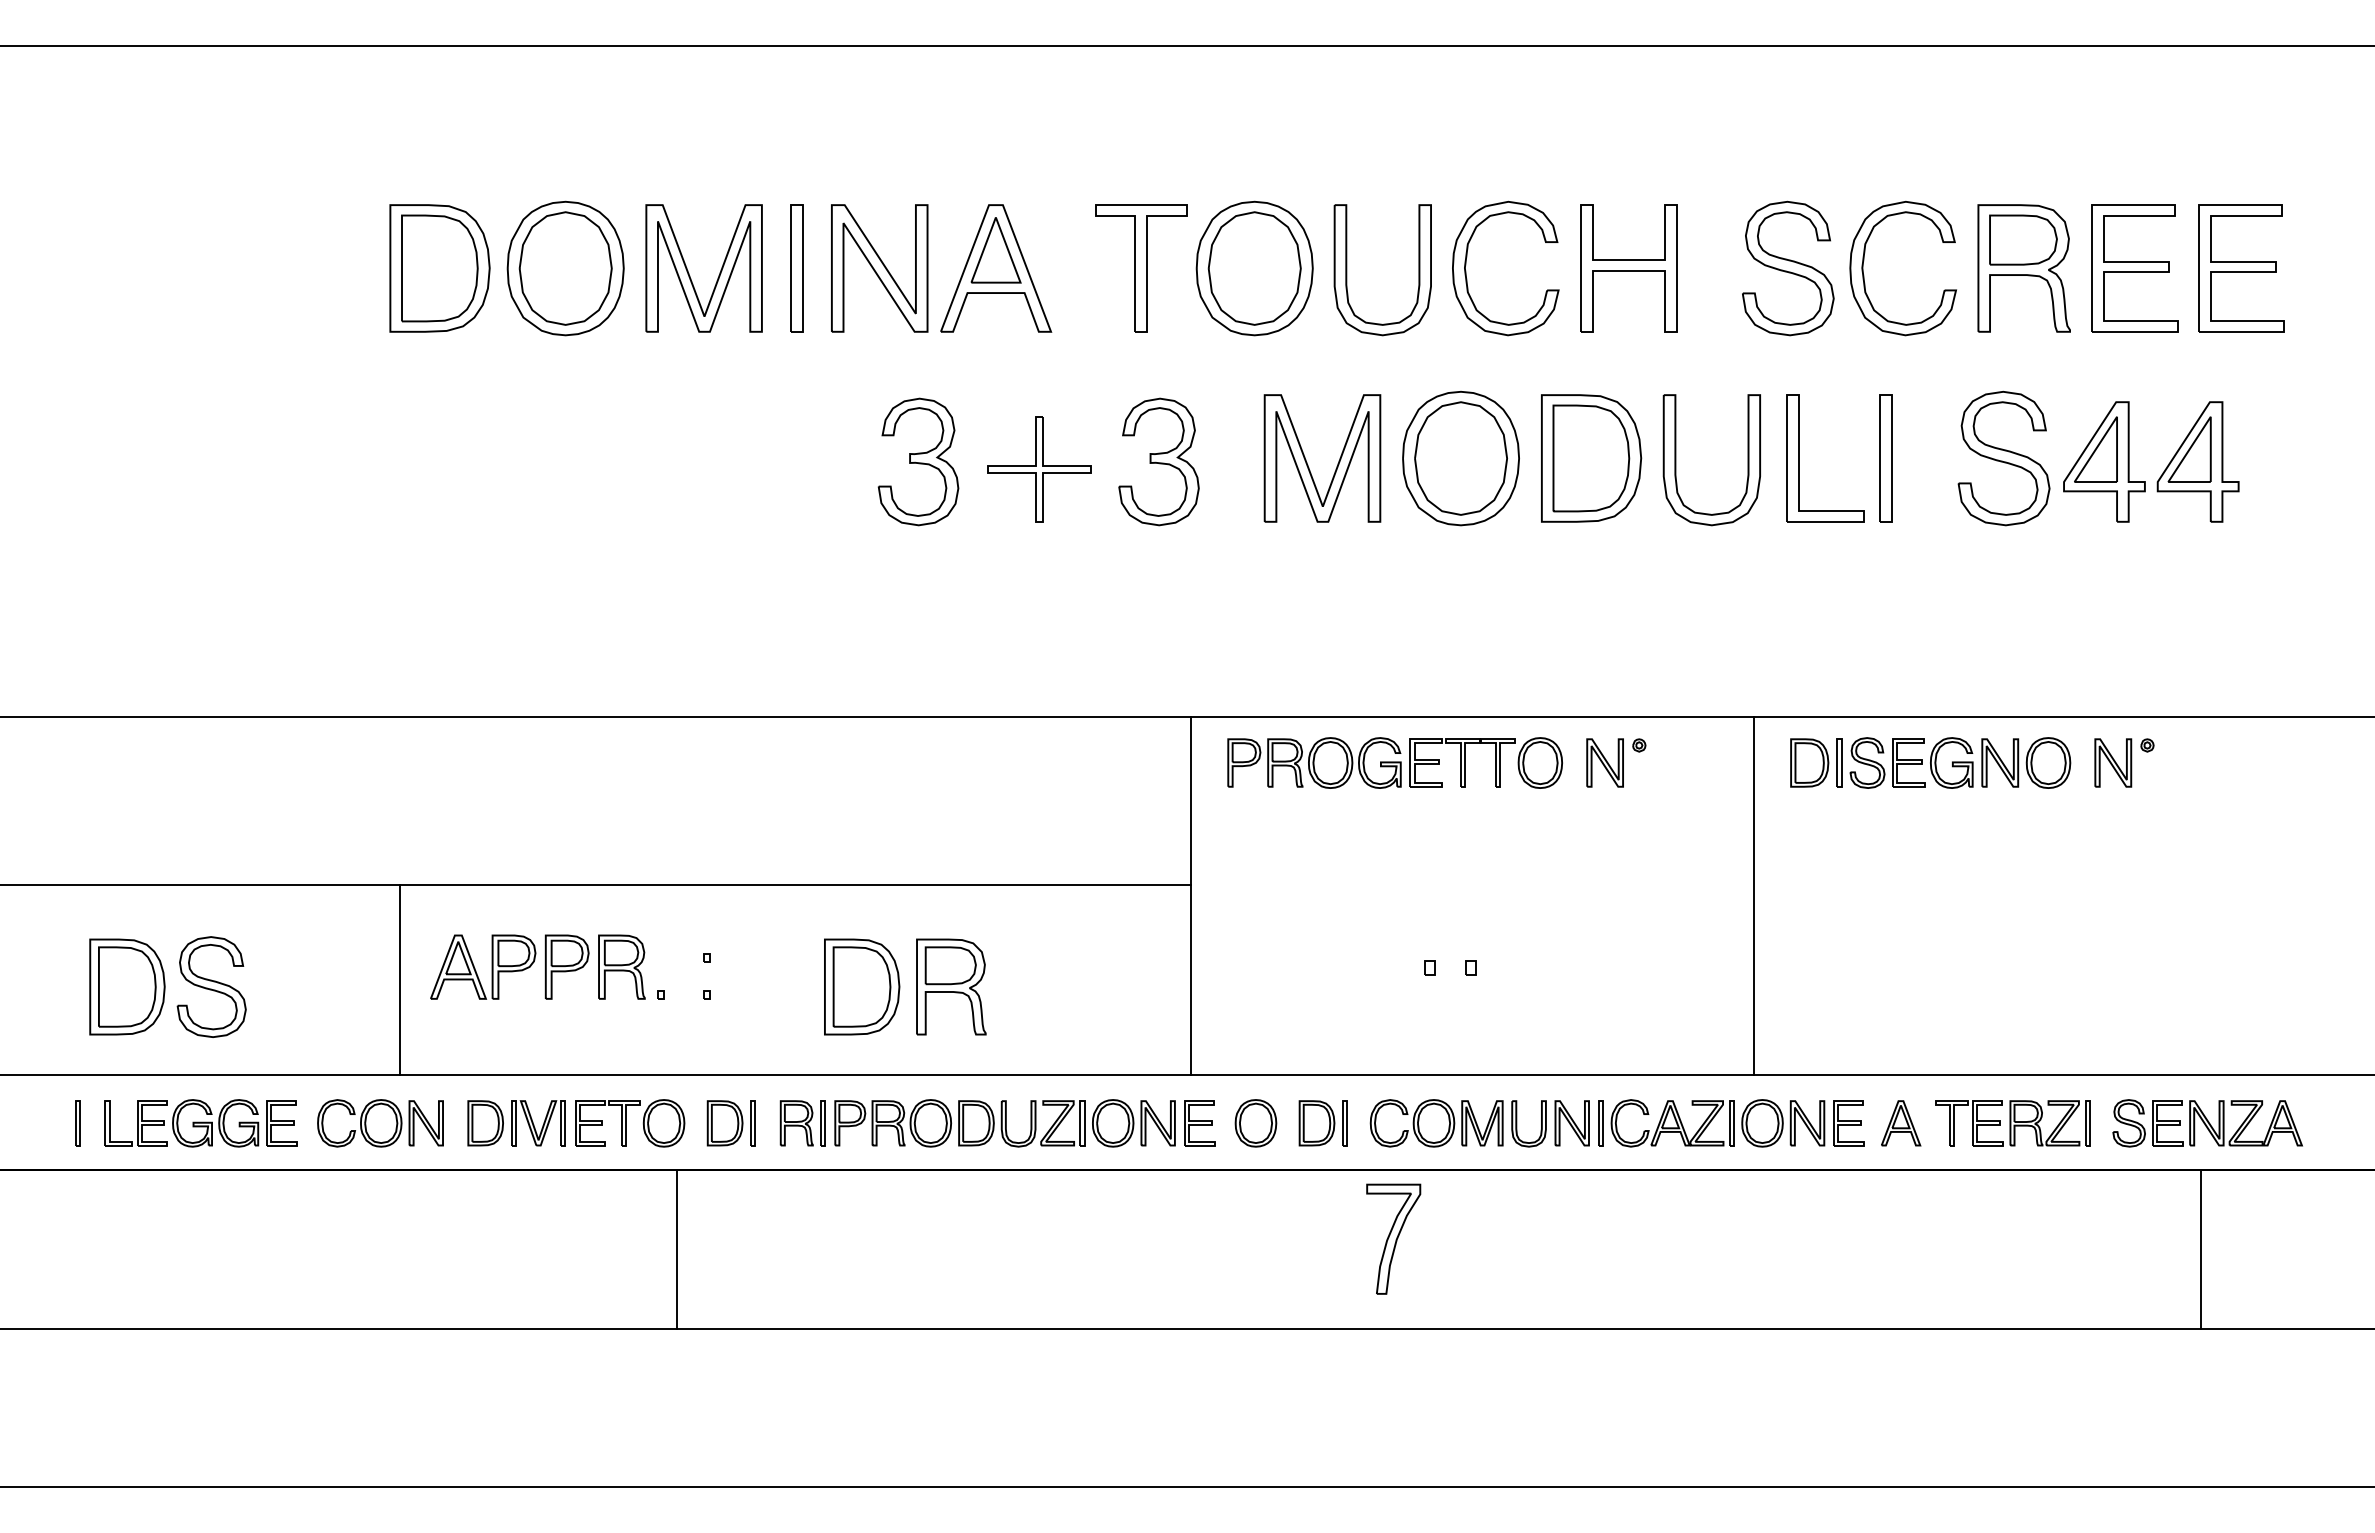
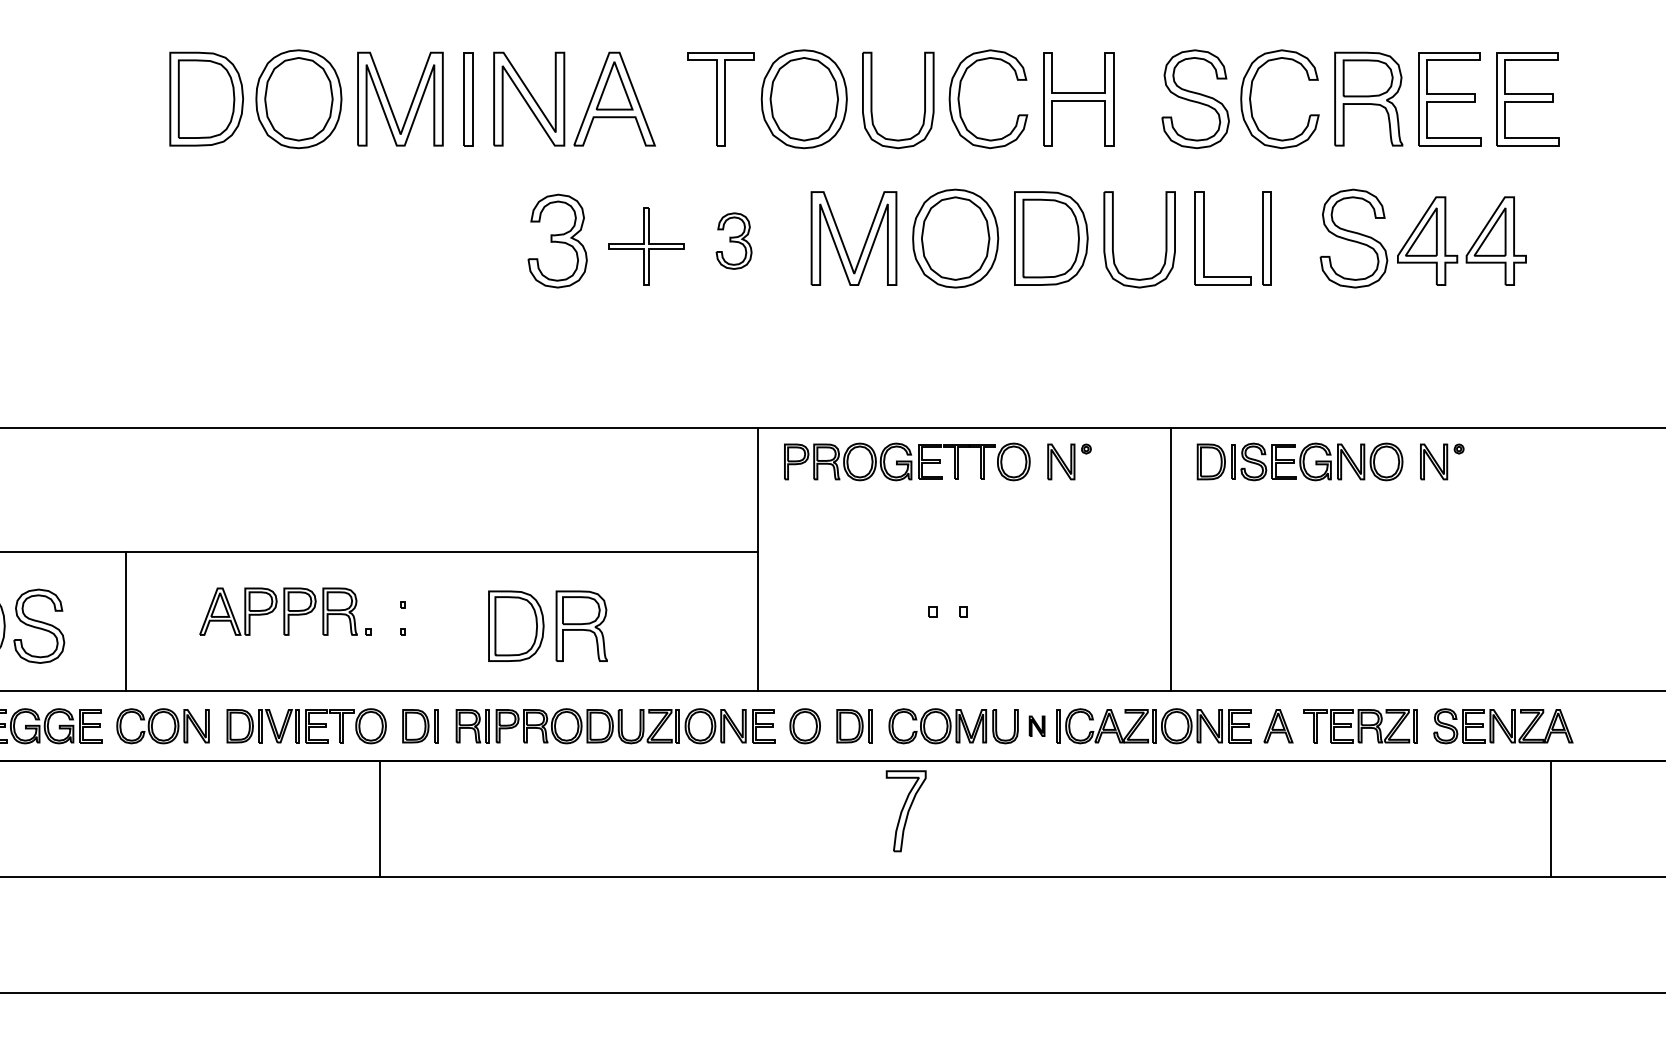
part: (1158, 461) -> (733, 240), size x0.6
line: (399, 980) -> (125, 621), moved
part: (1571, 1123) -> (1036, 726), size x0.6
line: (2200, 1249) -> (1550, 818), moved

